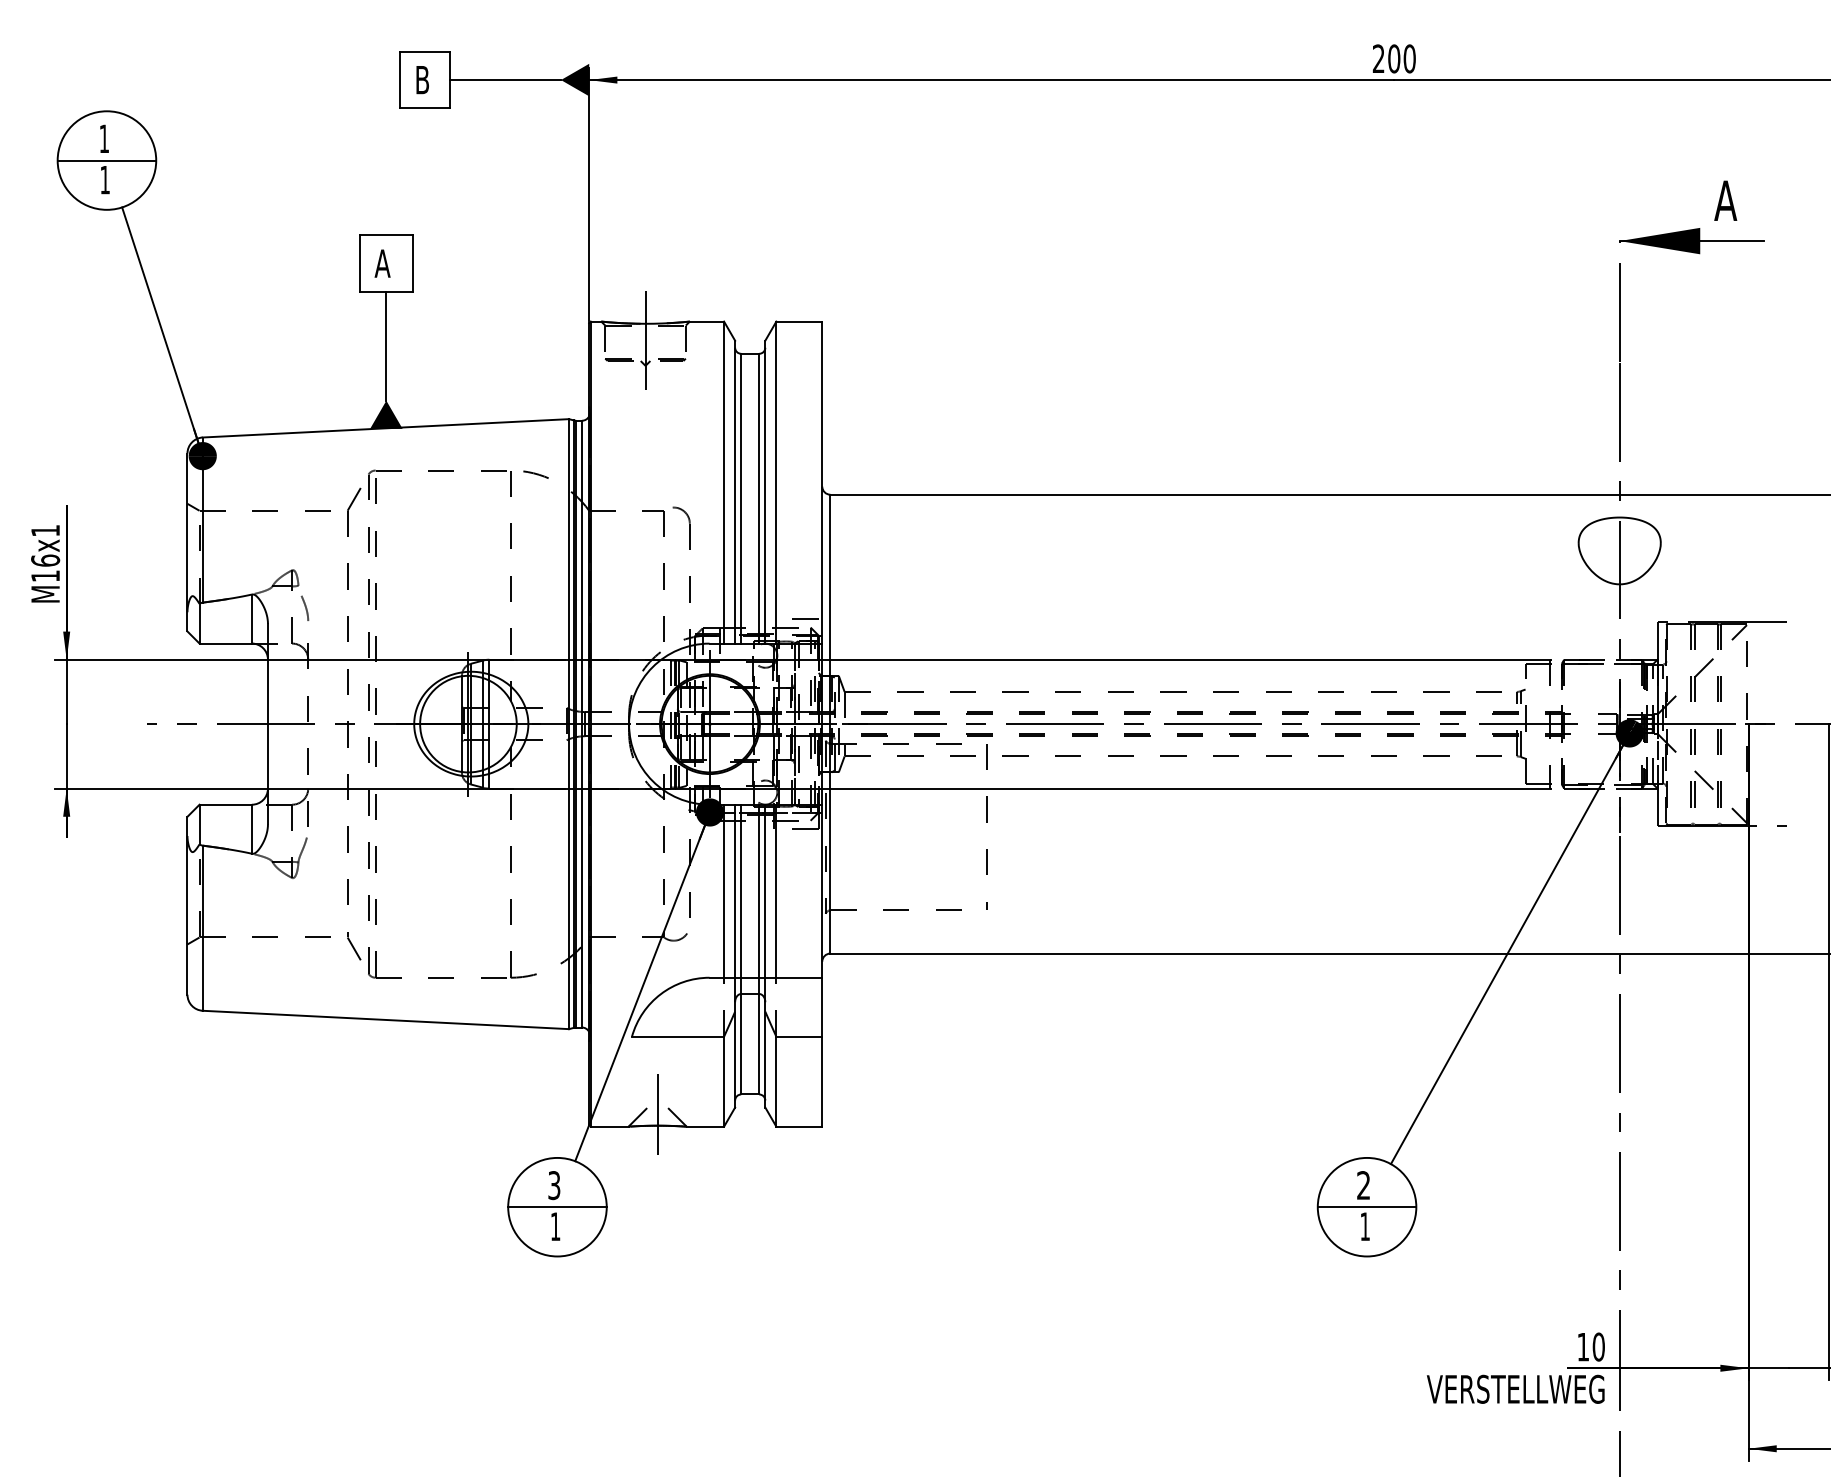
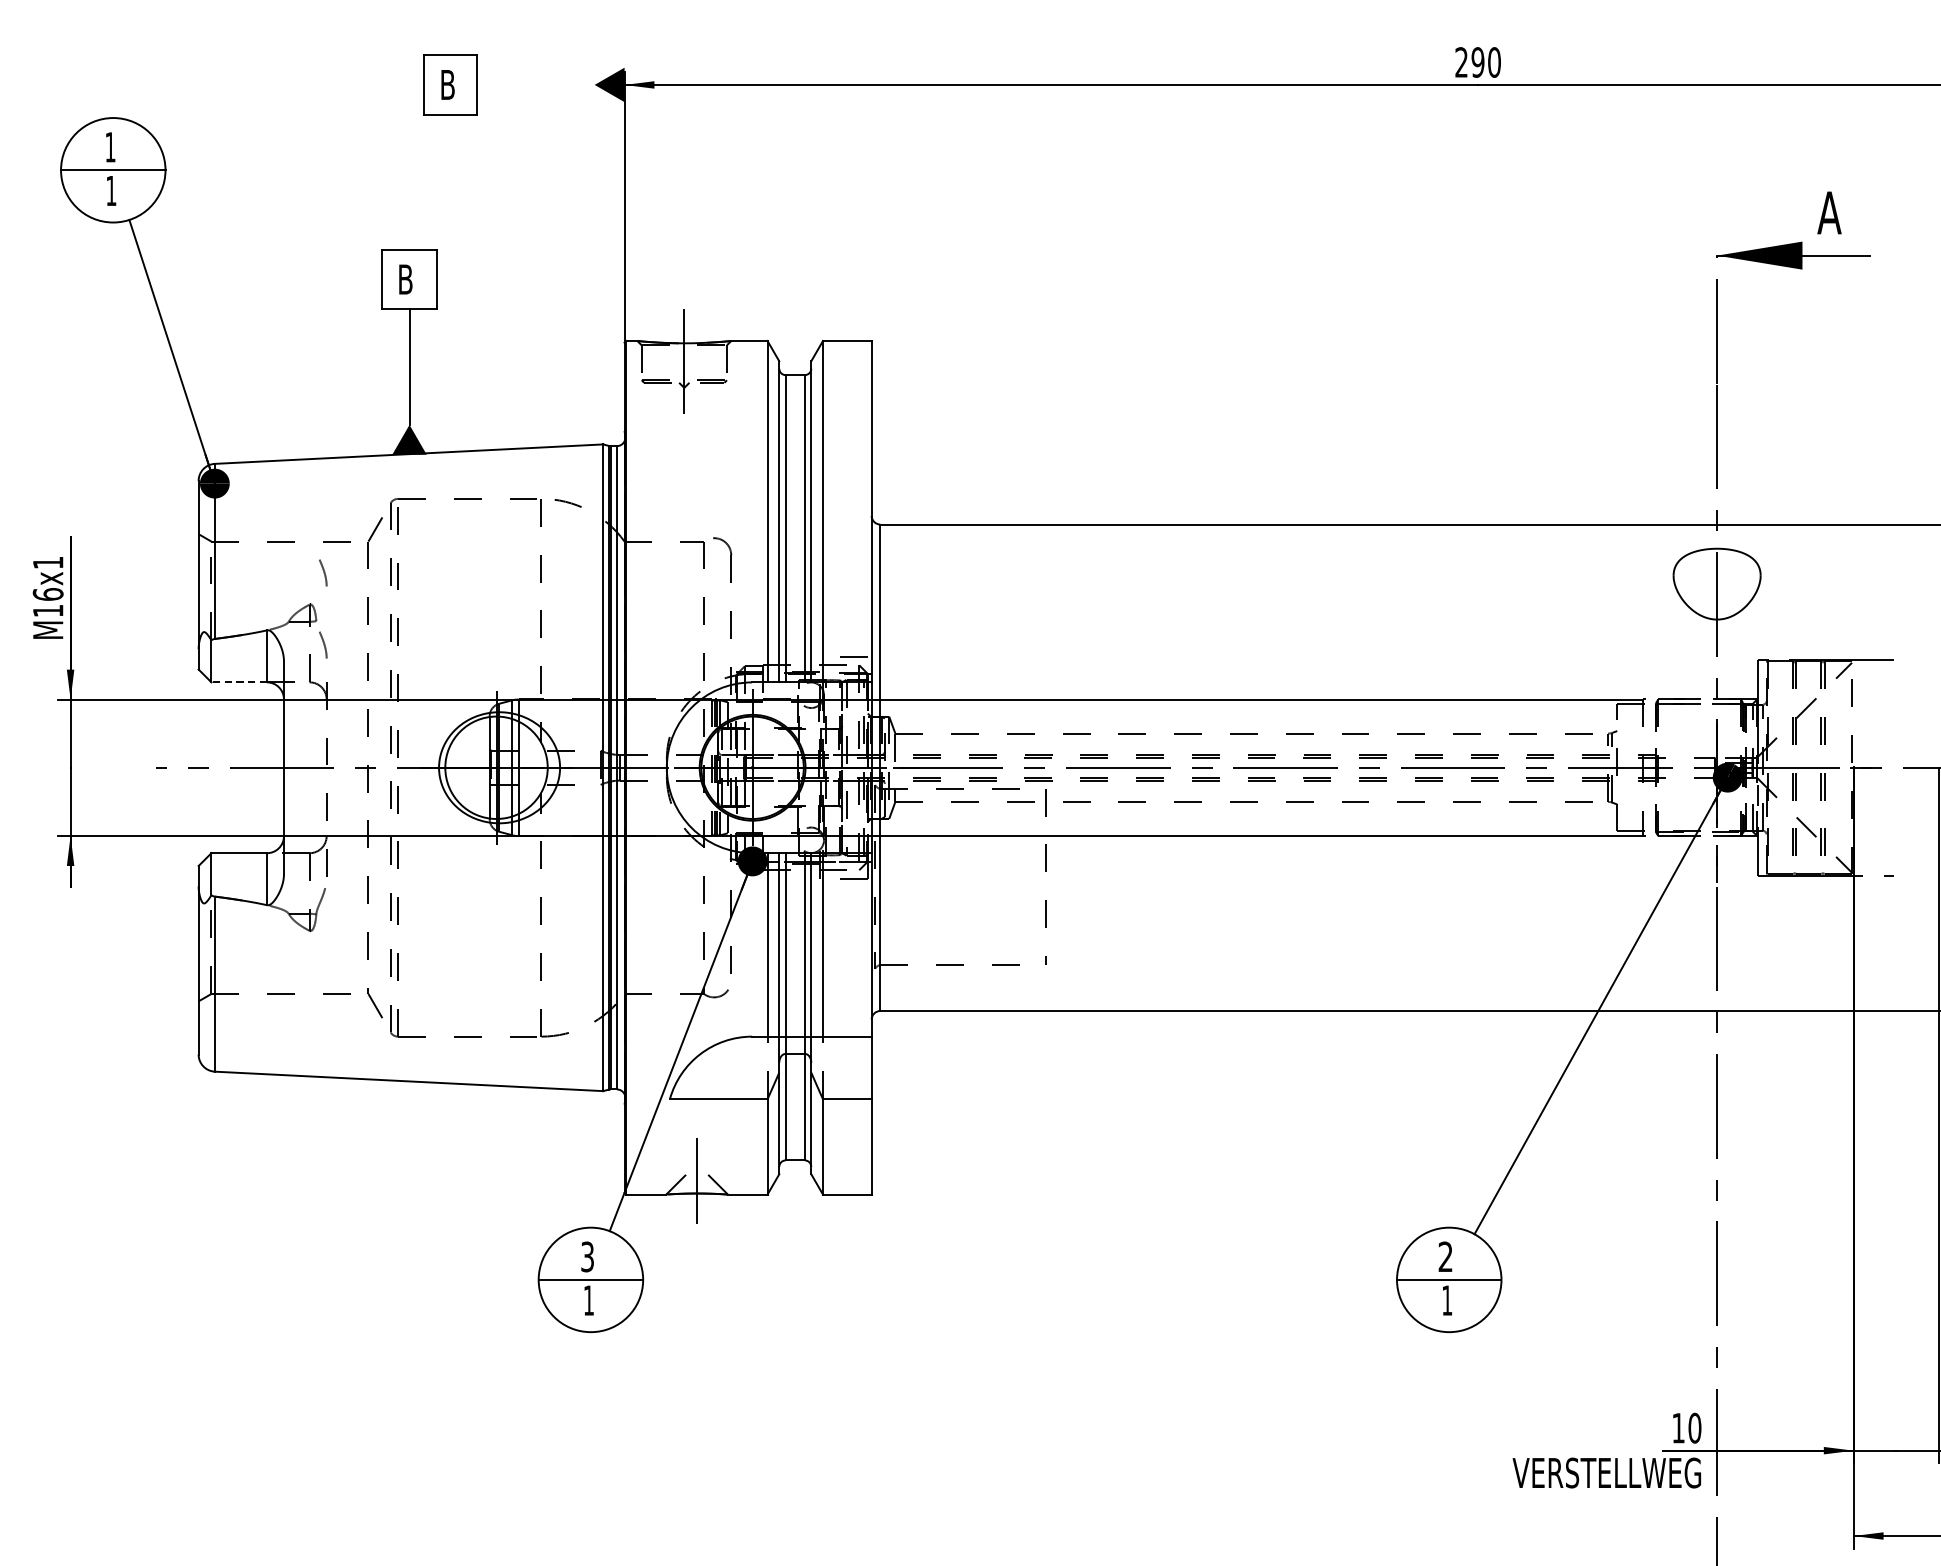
text: (1394, 58) -> (1478, 62), 200 -> 290
line: (505, 80) -> (535, 85), removed
text: (382, 263) -> (405, 279), A -> B
curve: (304, 538) -> (322, 570), added
line: (225, 643) -> (238, 682), solid -> dashed

